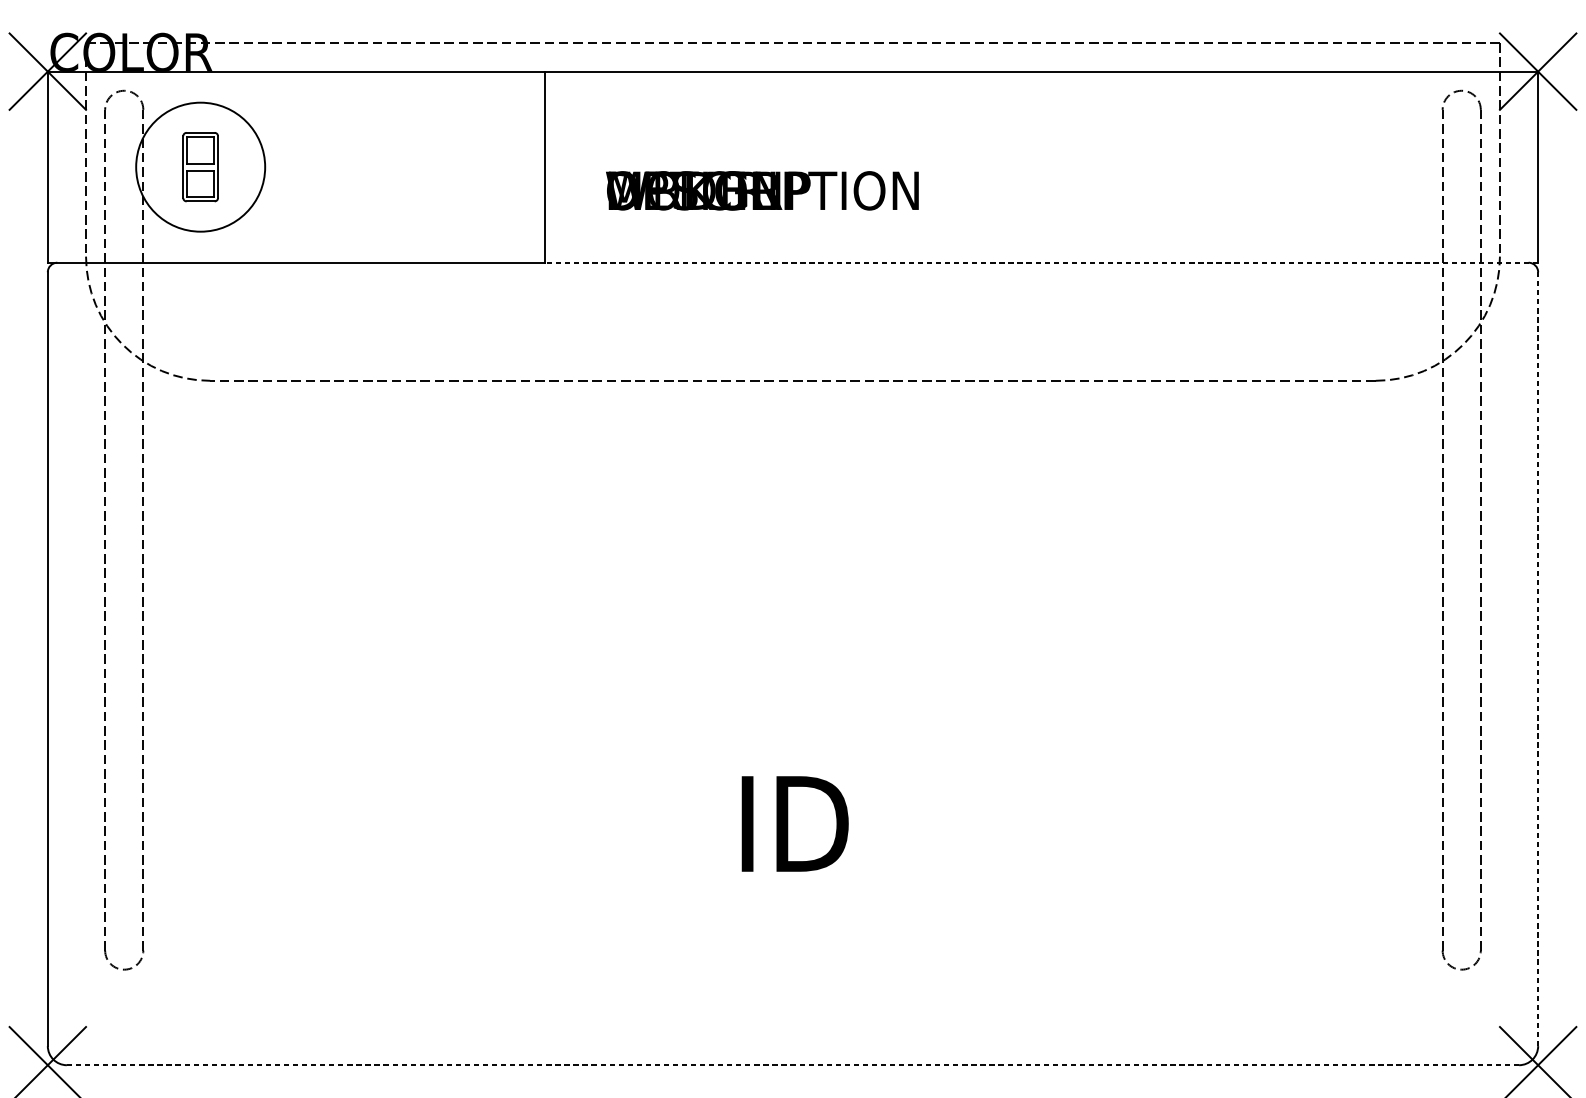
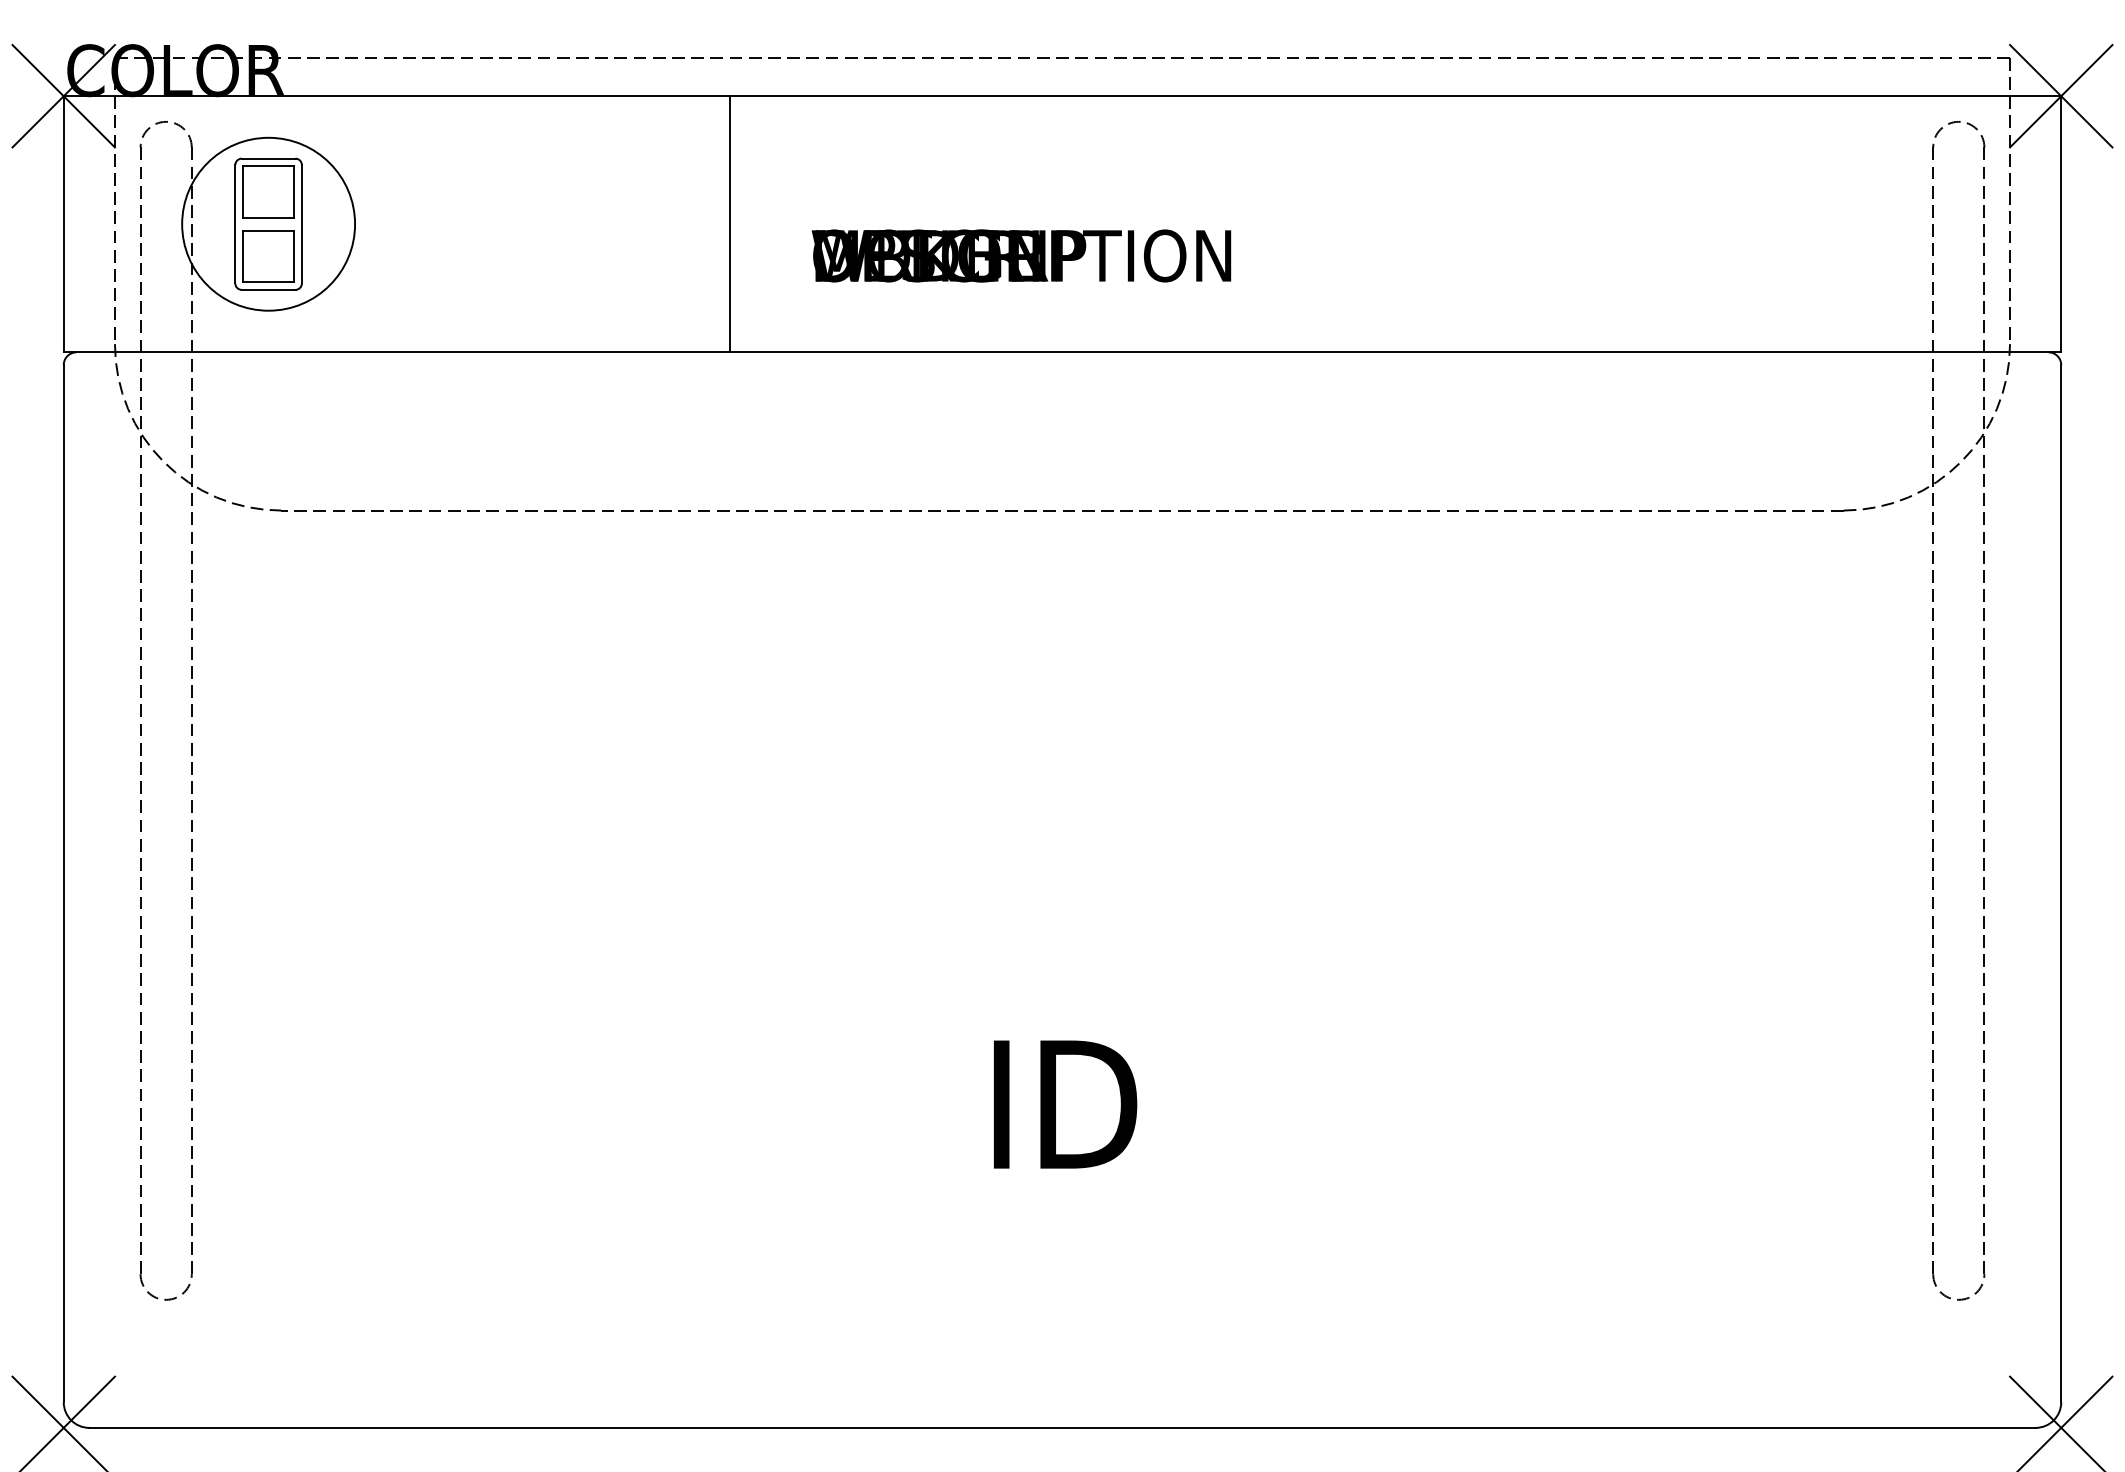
part: (200, 166) -> (268, 223), size x1.43
line: (1041, 262) -> (1395, 352), dashed -> solid
line: (1538, 659) -> (2061, 883), dashed -> solid
line: (793, 1064) -> (1062, 1427), dashed -> solid

